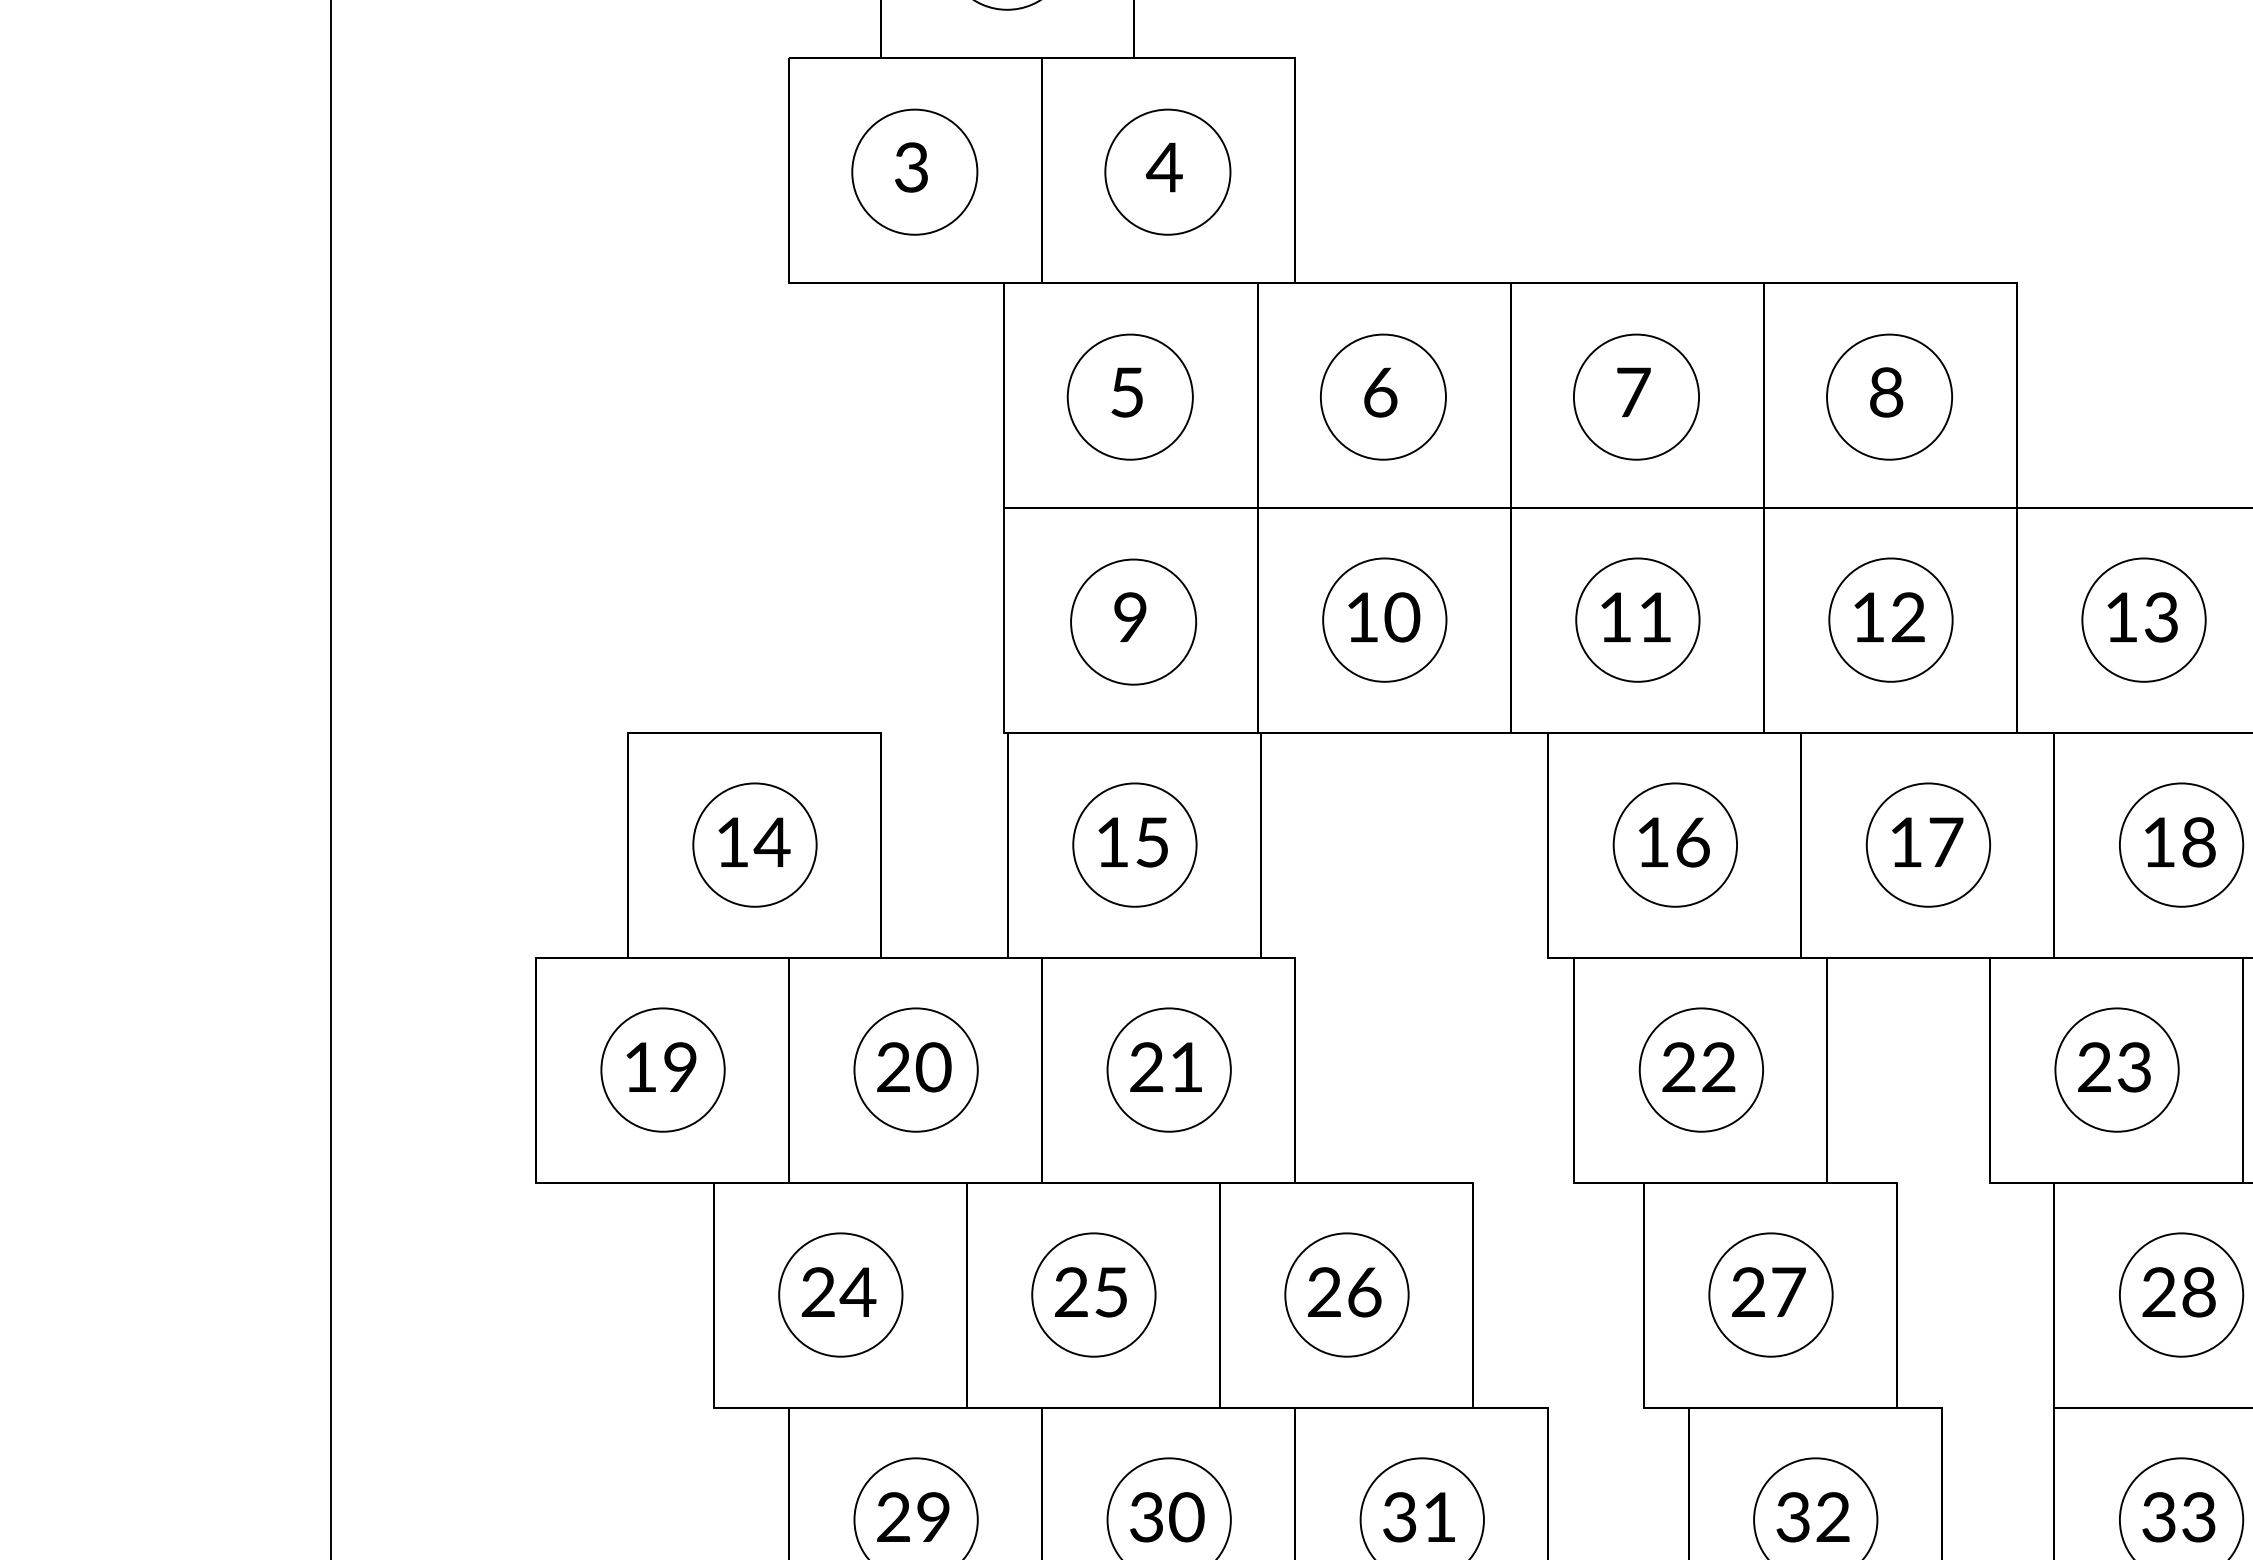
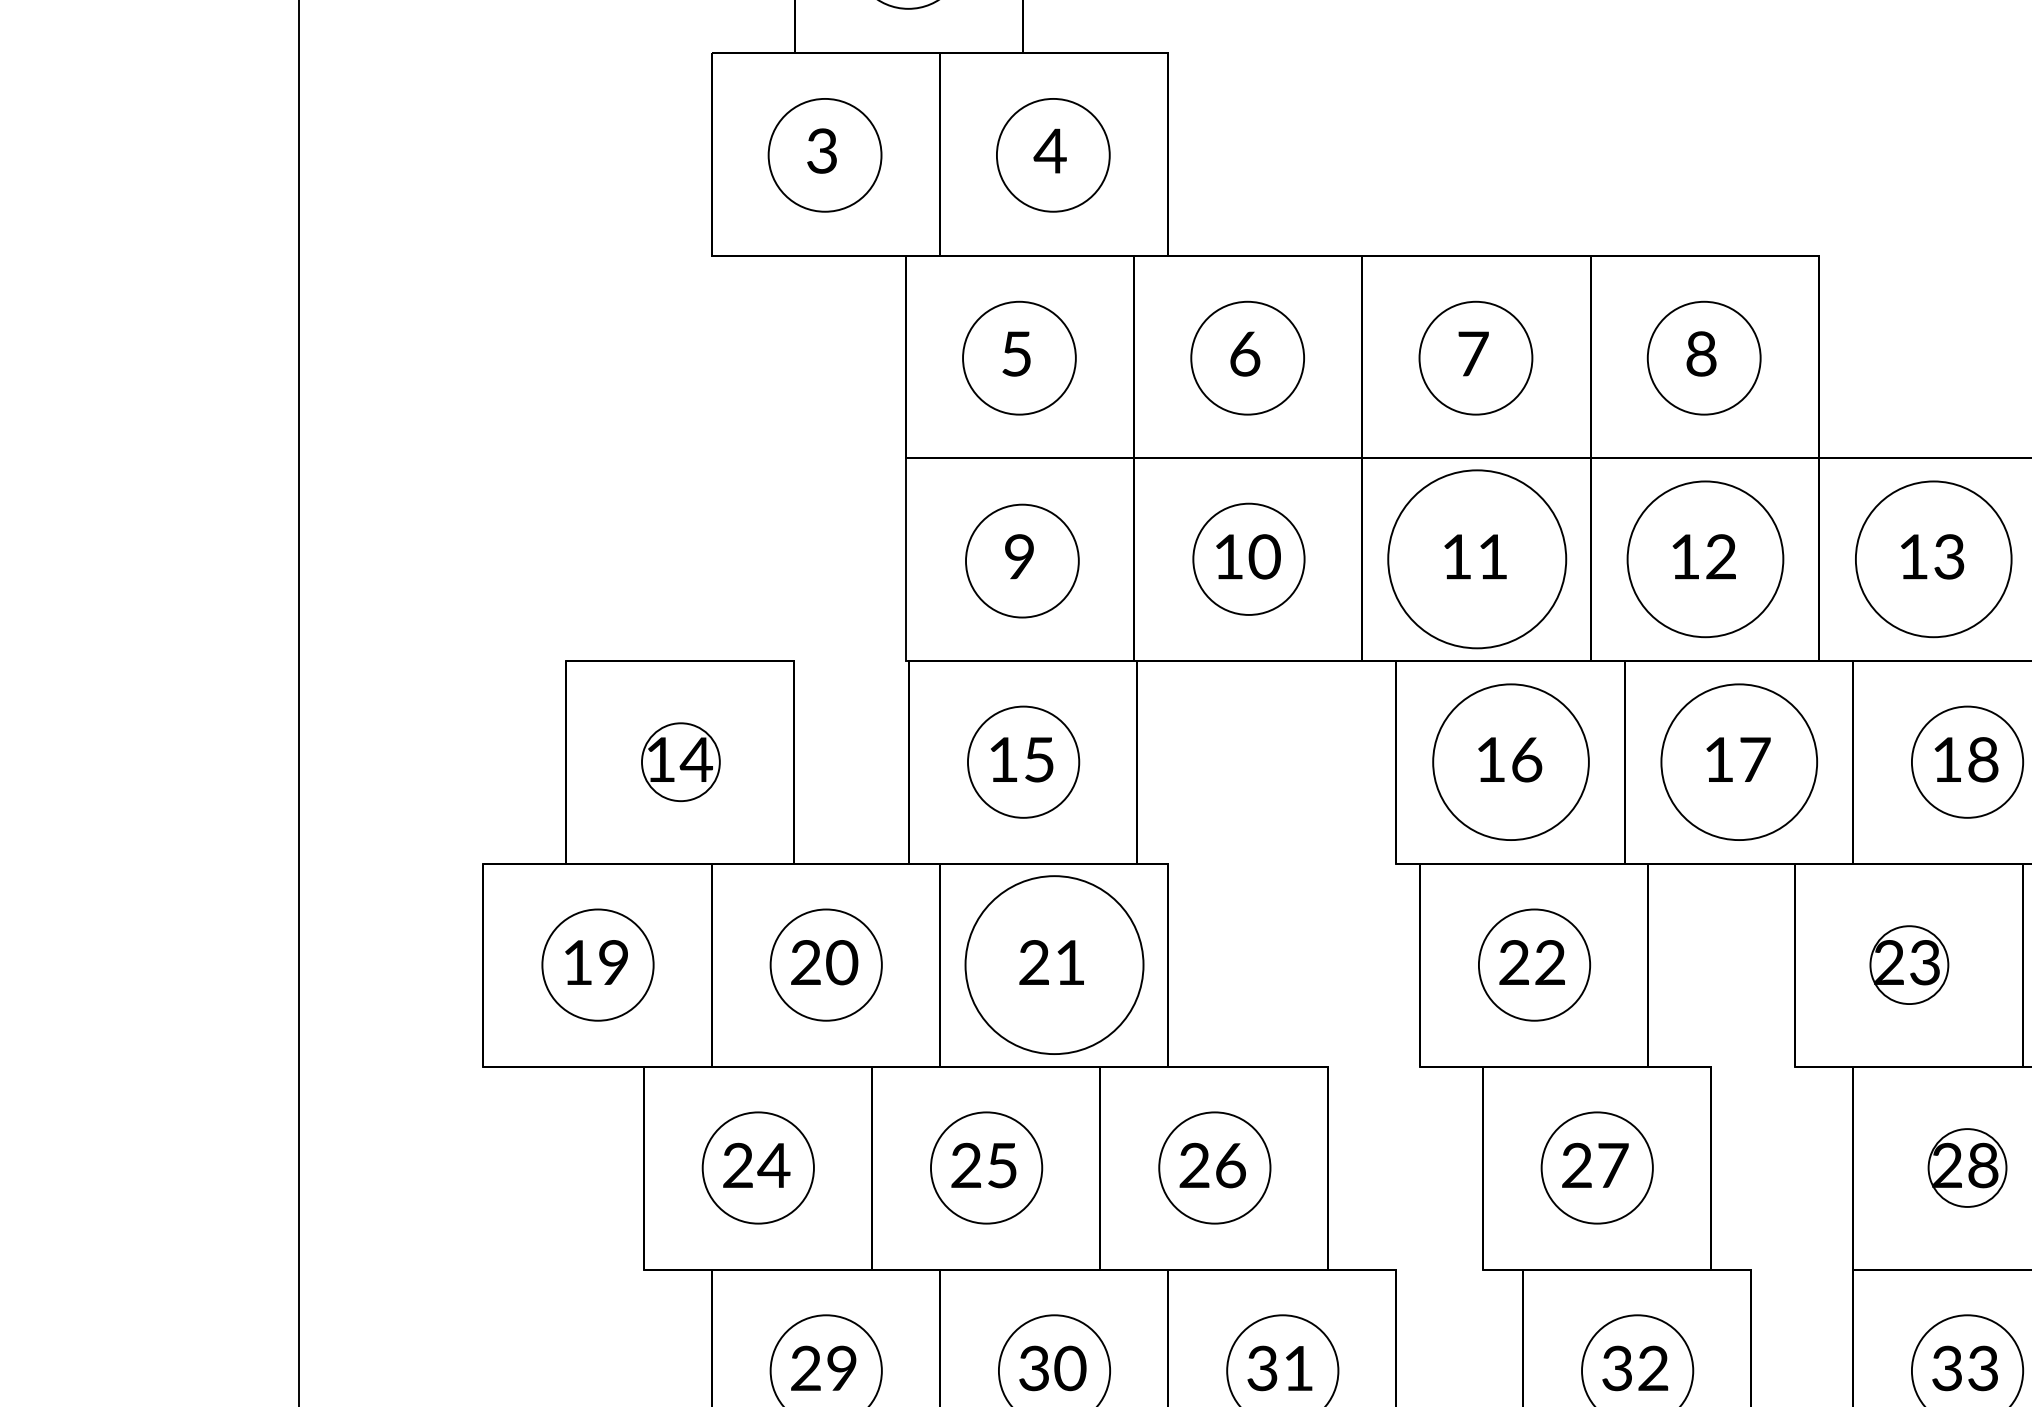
circle: (1637, 619) -> (1476, 558), size x1.6
circle: (1890, 619) -> (1705, 558), size x1.4
circle: (2143, 619) -> (1933, 558), size x1.4
circle: (754, 844) -> (680, 761), size x0.7
circle: (1675, 844) -> (1511, 761), size x1.4
circle: (1928, 844) -> (1739, 761), size x1.4
circle: (1168, 1069) -> (1053, 964), size x1.6
circle: (2116, 1069) -> (1908, 964), size x0.7
circle: (2181, 1294) -> (1967, 1167), size x0.7

